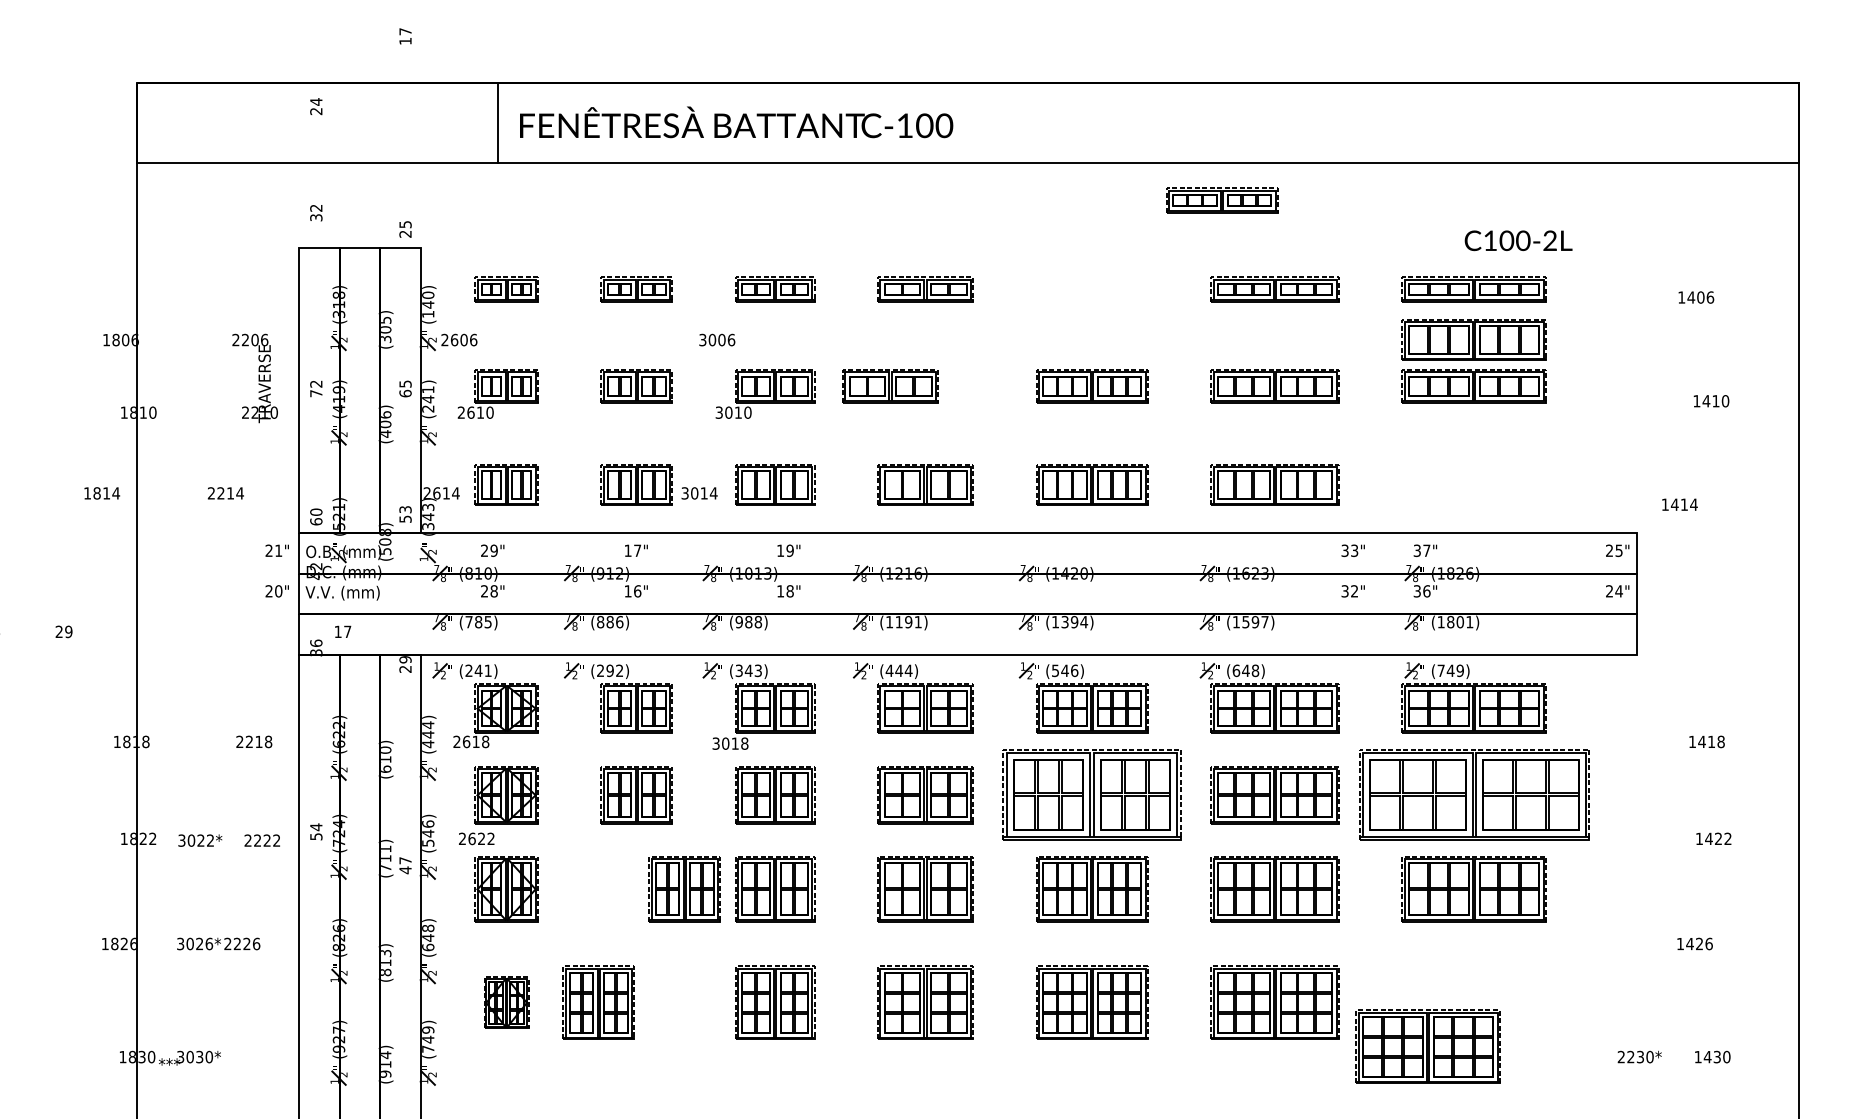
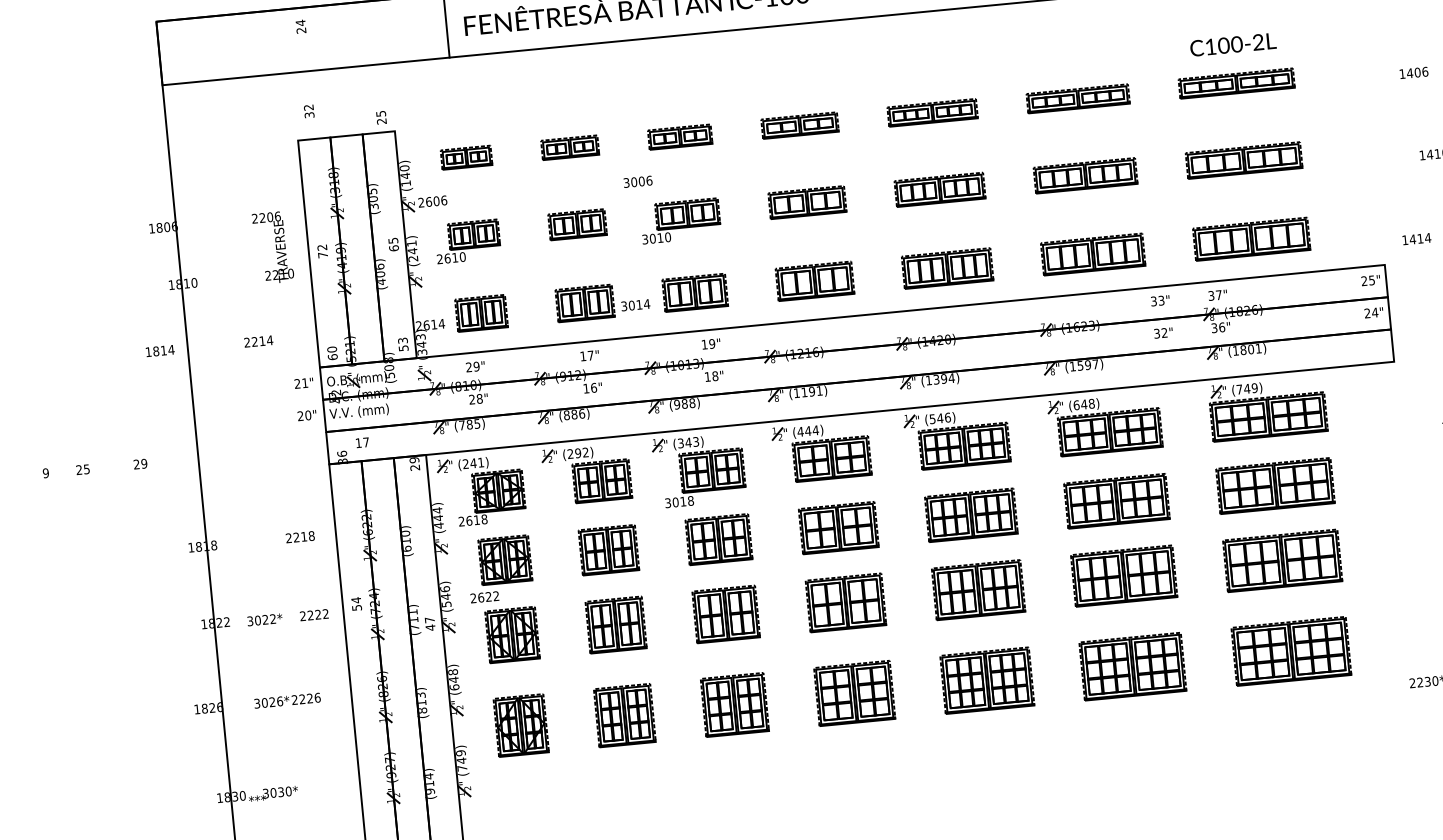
part: (1222, 200) -> (932, 112), moved
text: (1518, 240) -> (1233, 44), moved
part: (1473, 339) -> (1251, 238), moved
part: (890, 386) -> (807, 202), moved
part: (1092, 795) -> (971, 515), size x0.62
part: (1473, 795) -> (1274, 486), size x0.62
part: (684, 889) -> (615, 625), moved
part: (506, 1002) -> (521, 725), size x1.43
part: (598, 1002) -> (624, 715), moved
part: (1427, 1046) -> (1290, 651), moved

